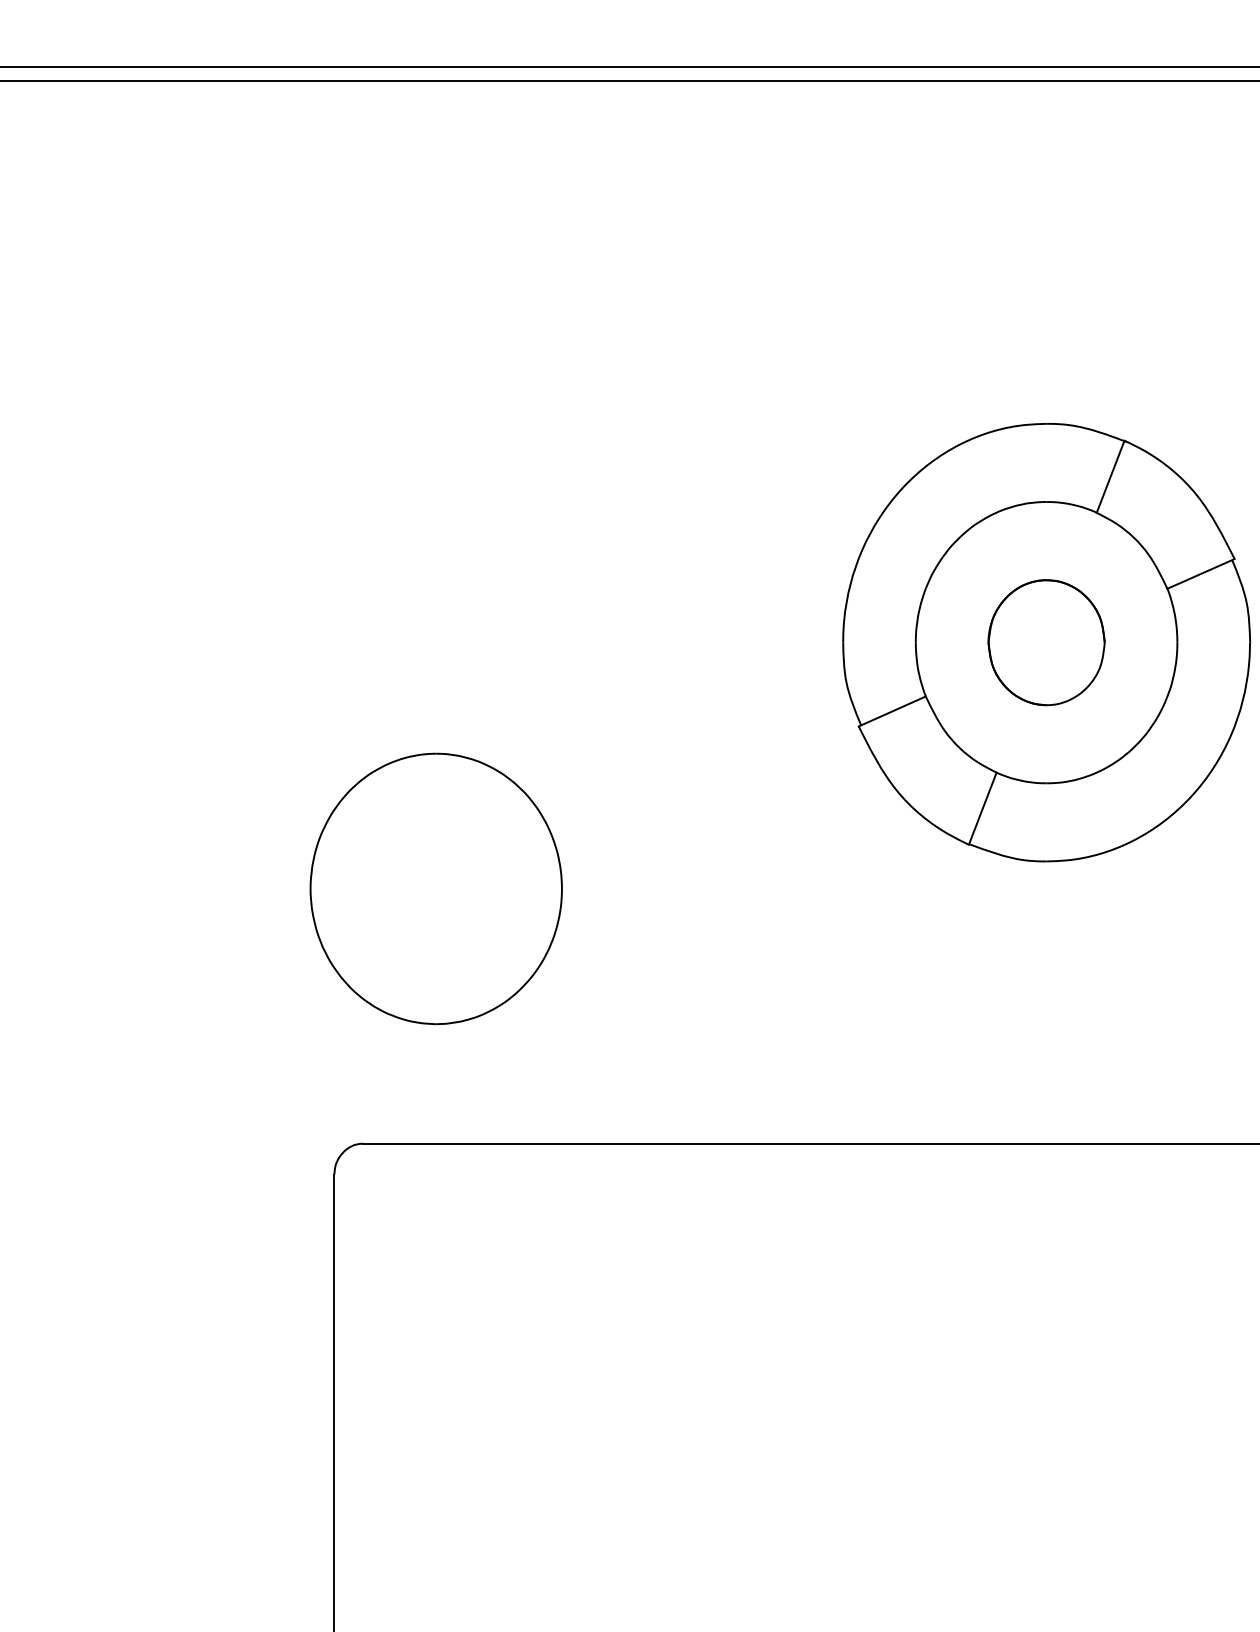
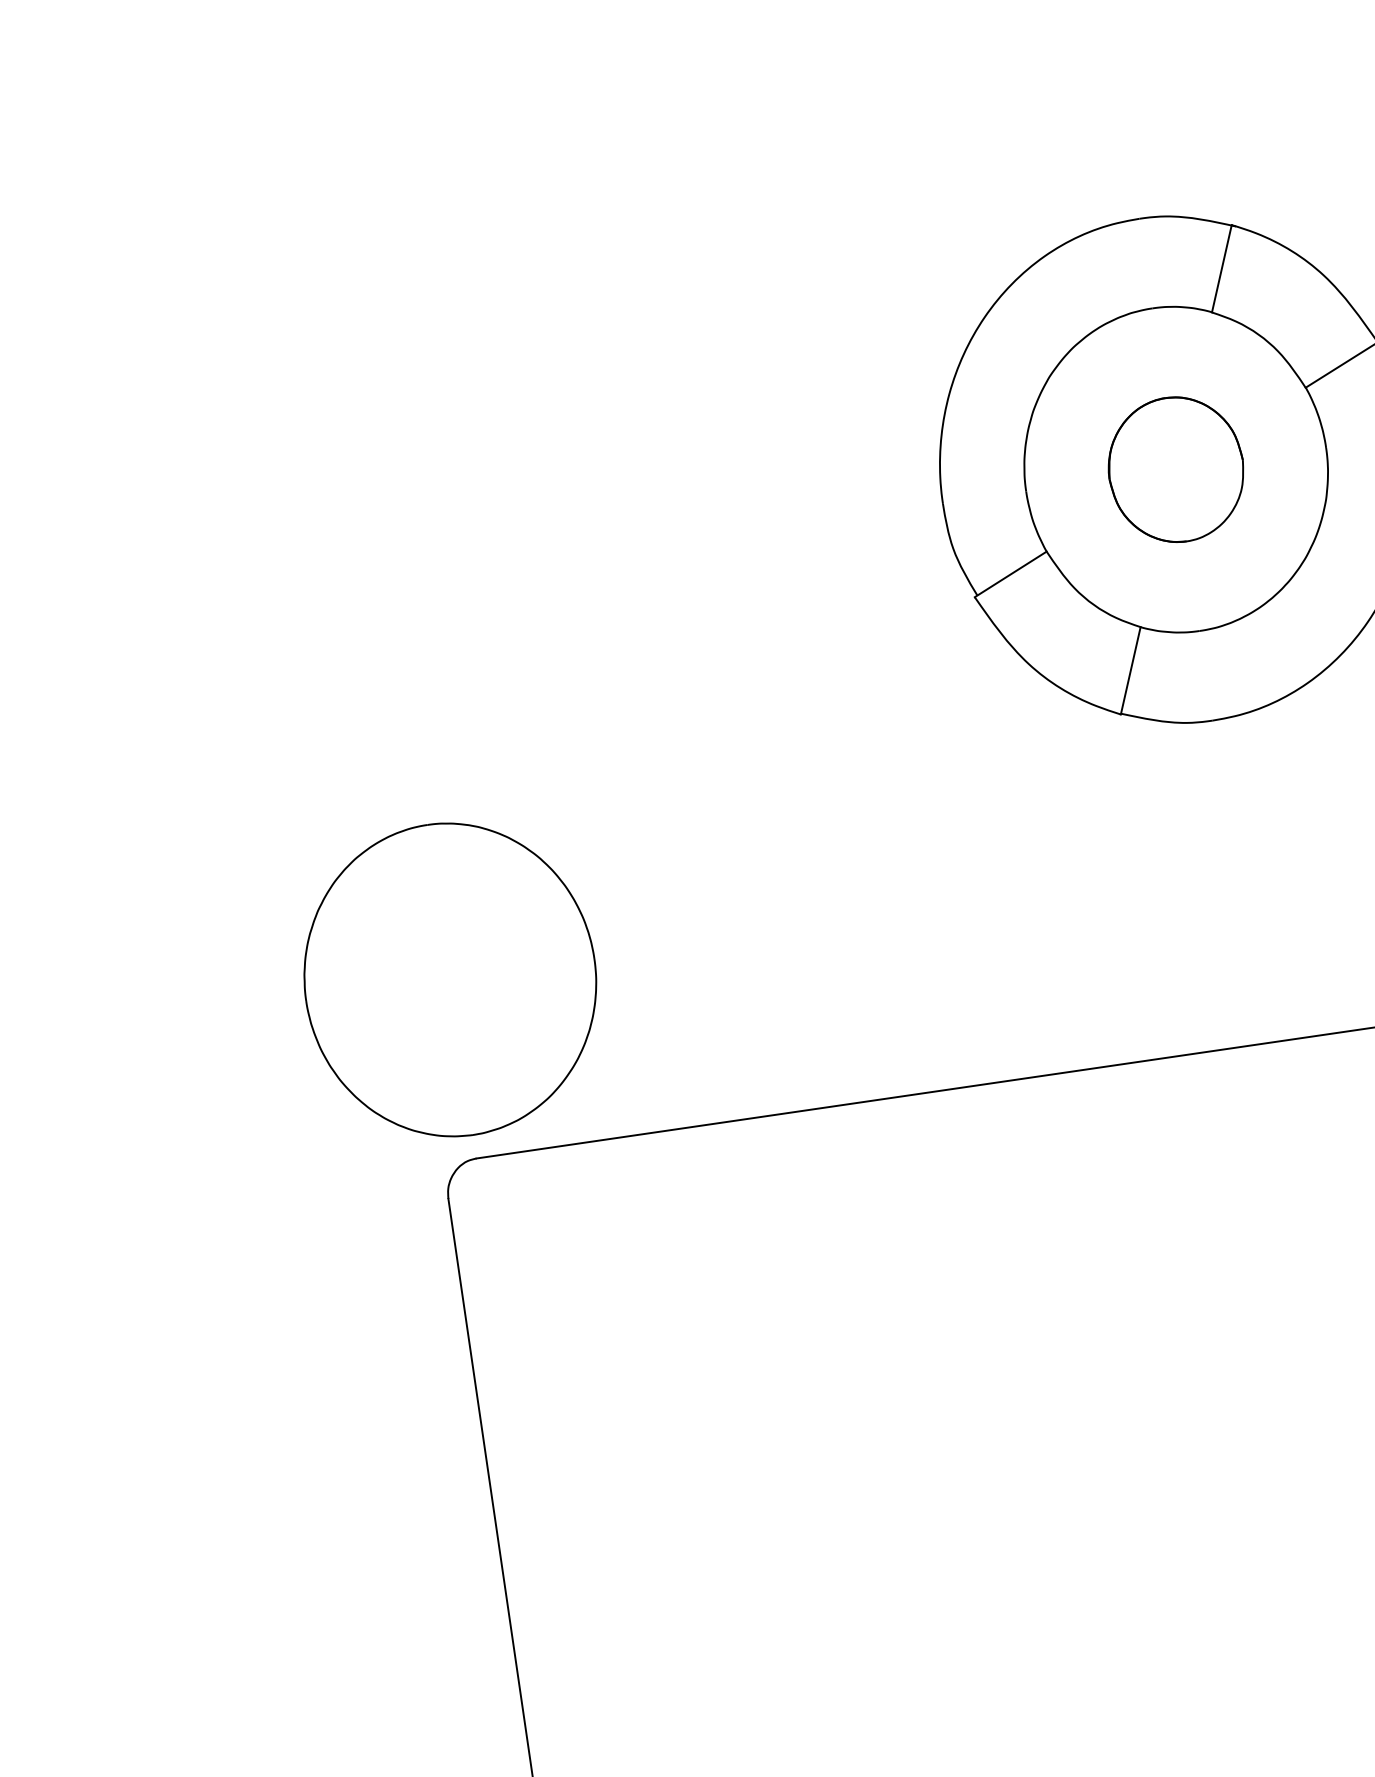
part: (435, 888) -> (449, 979), moved

